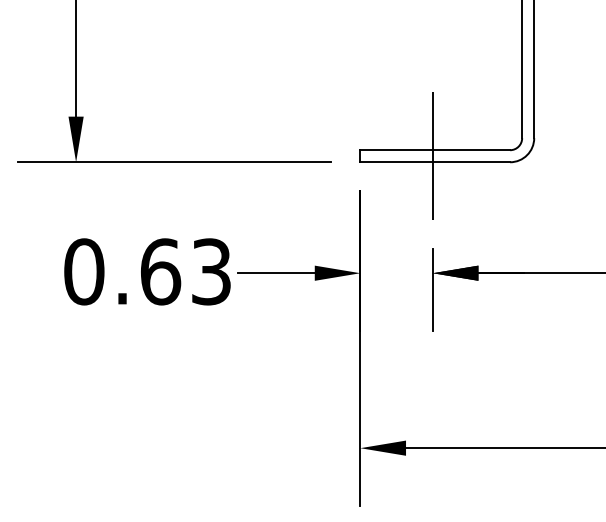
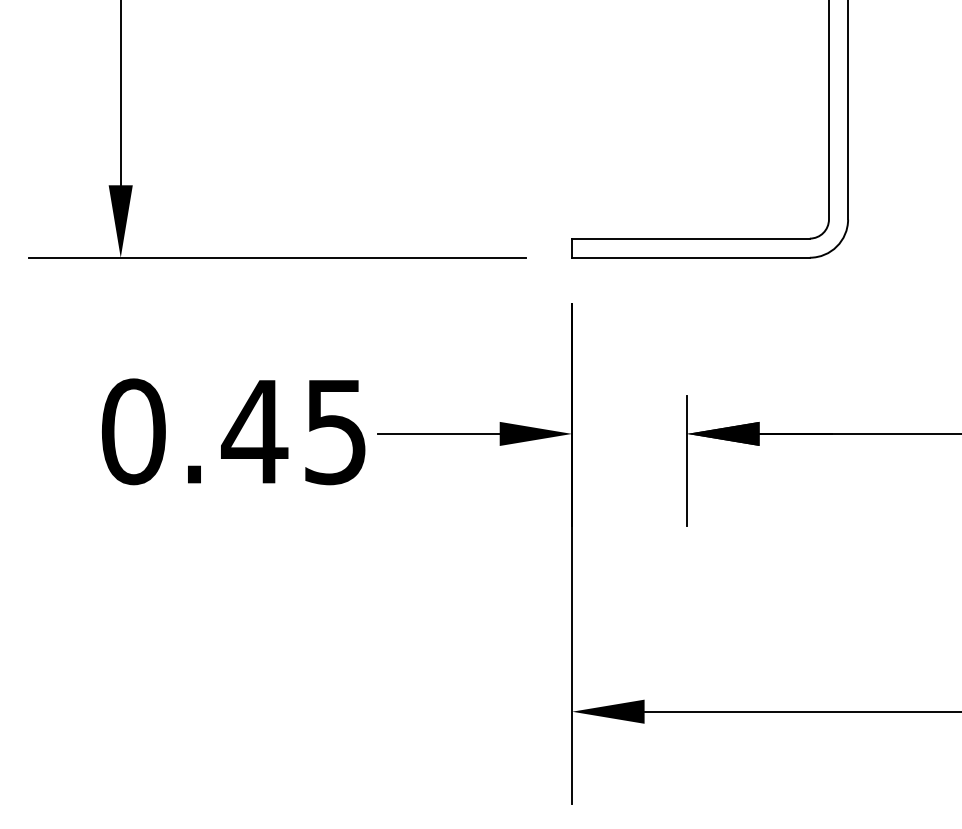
line: (432, 156) -> (686, 248), removed
text: (184, 271) -> (292, 431), 0.63 -> 0.45

